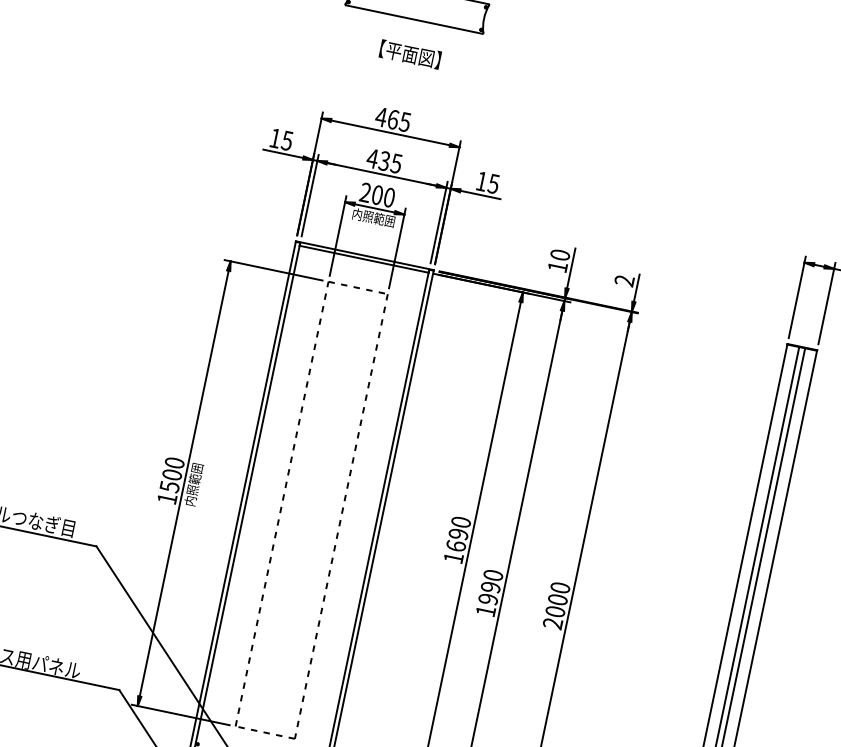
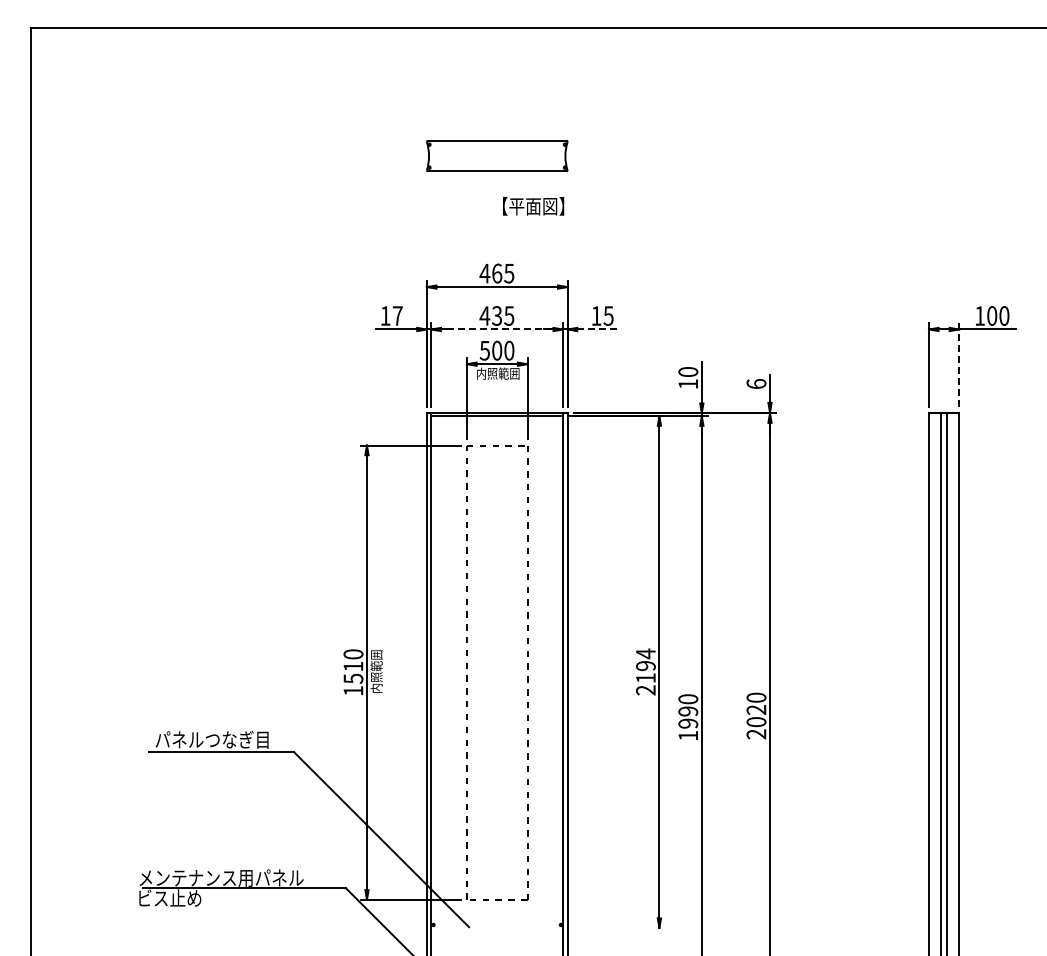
text: (410, 54) -> (533, 206), moved
text: (287, 140) -> (397, 315), 15 -> 17
line: (381, 174) -> (496, 329), solid -> dashed
text: (365, 192) -> (484, 350), 200 -> 500
line: (480, 194) -> (597, 329), solid -> dashed
text: (624, 280) -> (756, 383), 2 -> 6
line: (827, 303) -> (959, 364), solid -> dashed
text: (172, 474) -> (353, 666), 1500 -> 1510
text: (457, 539) -> (645, 671), 1690 -> 2194
text: (557, 599) -> (756, 709), 2000 -> 2020

